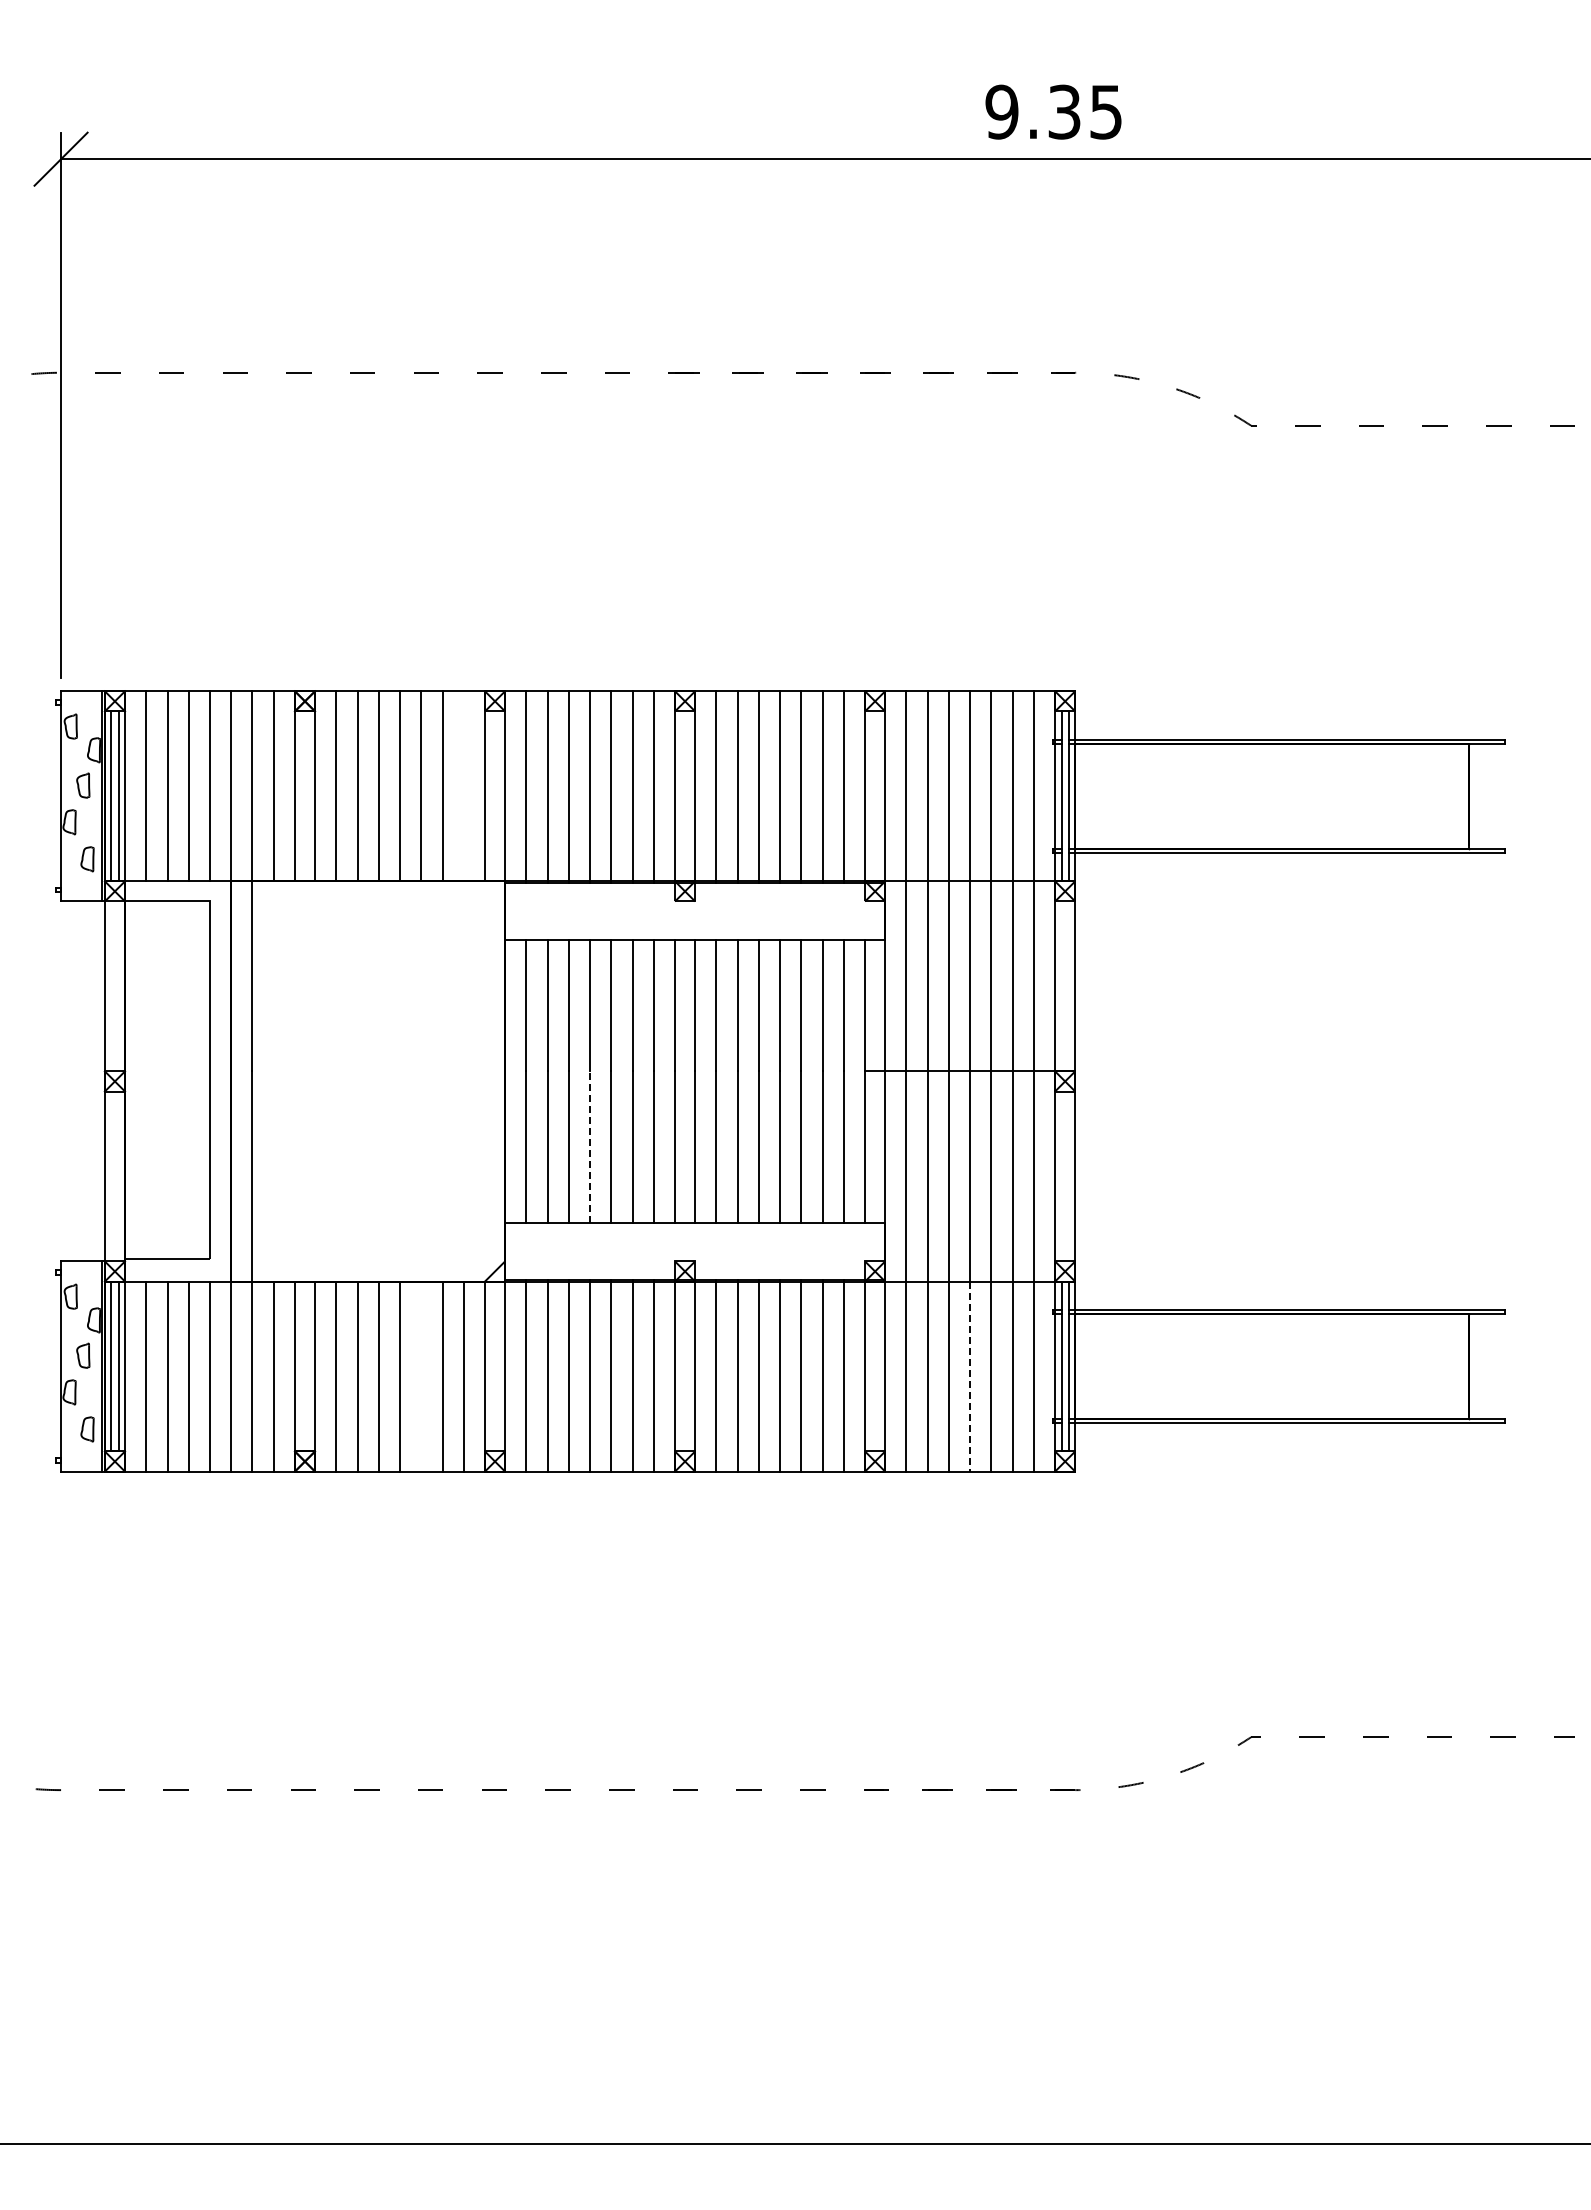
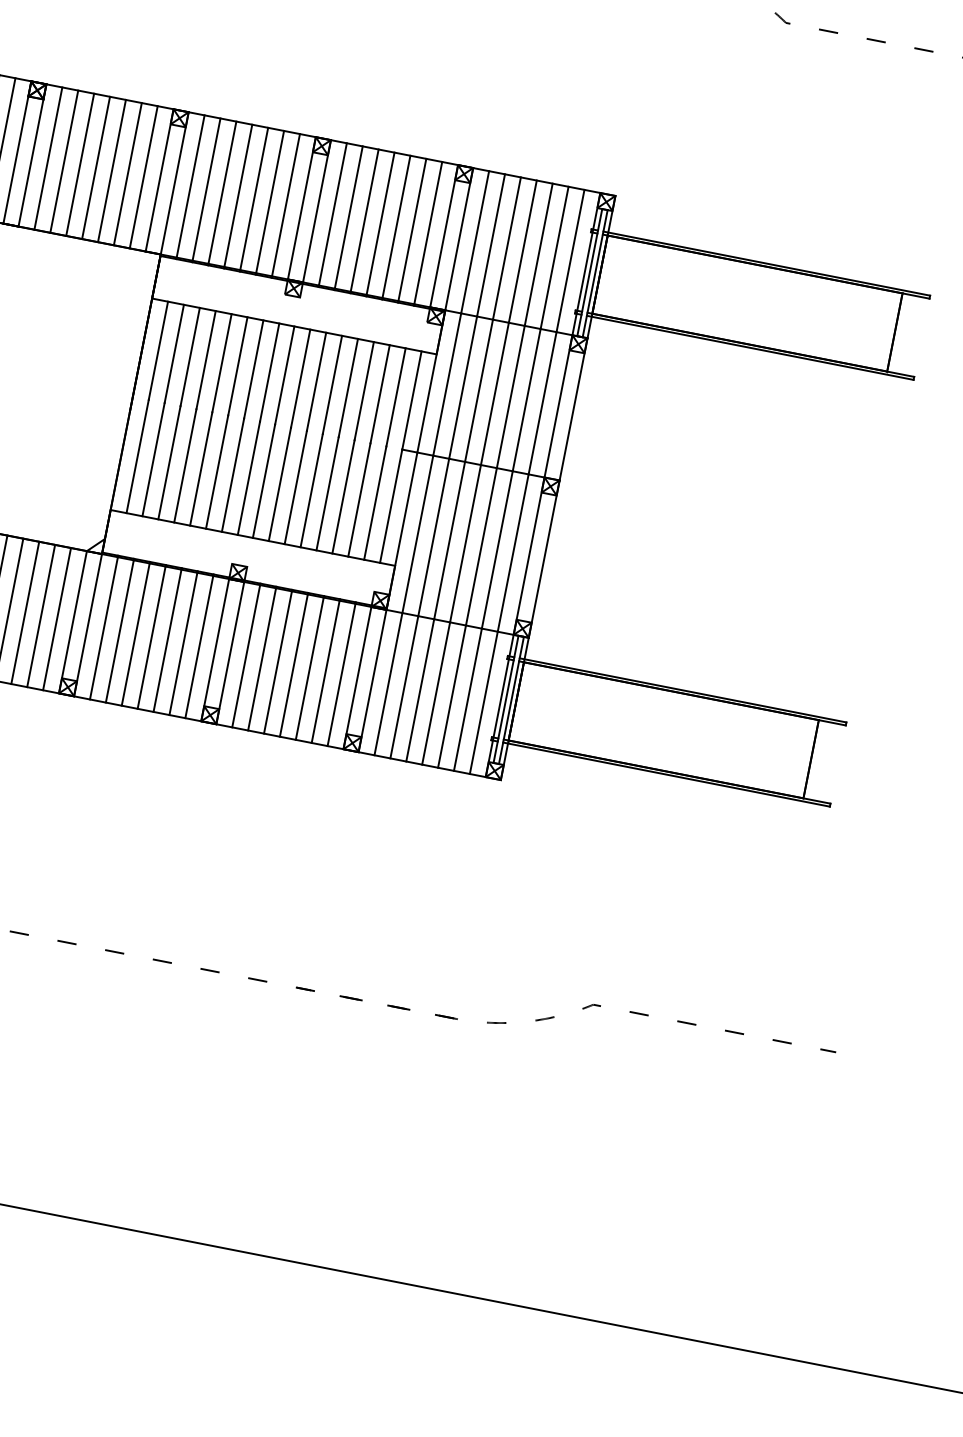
line: (463, 786) -> (143, 177), added
line: (590, 1147) -> (185, 466), dashed -> solid
line: (421, 1376) -> (25, 612), added
line: (970, 1377) -> (436, 694), dashed -> solid

